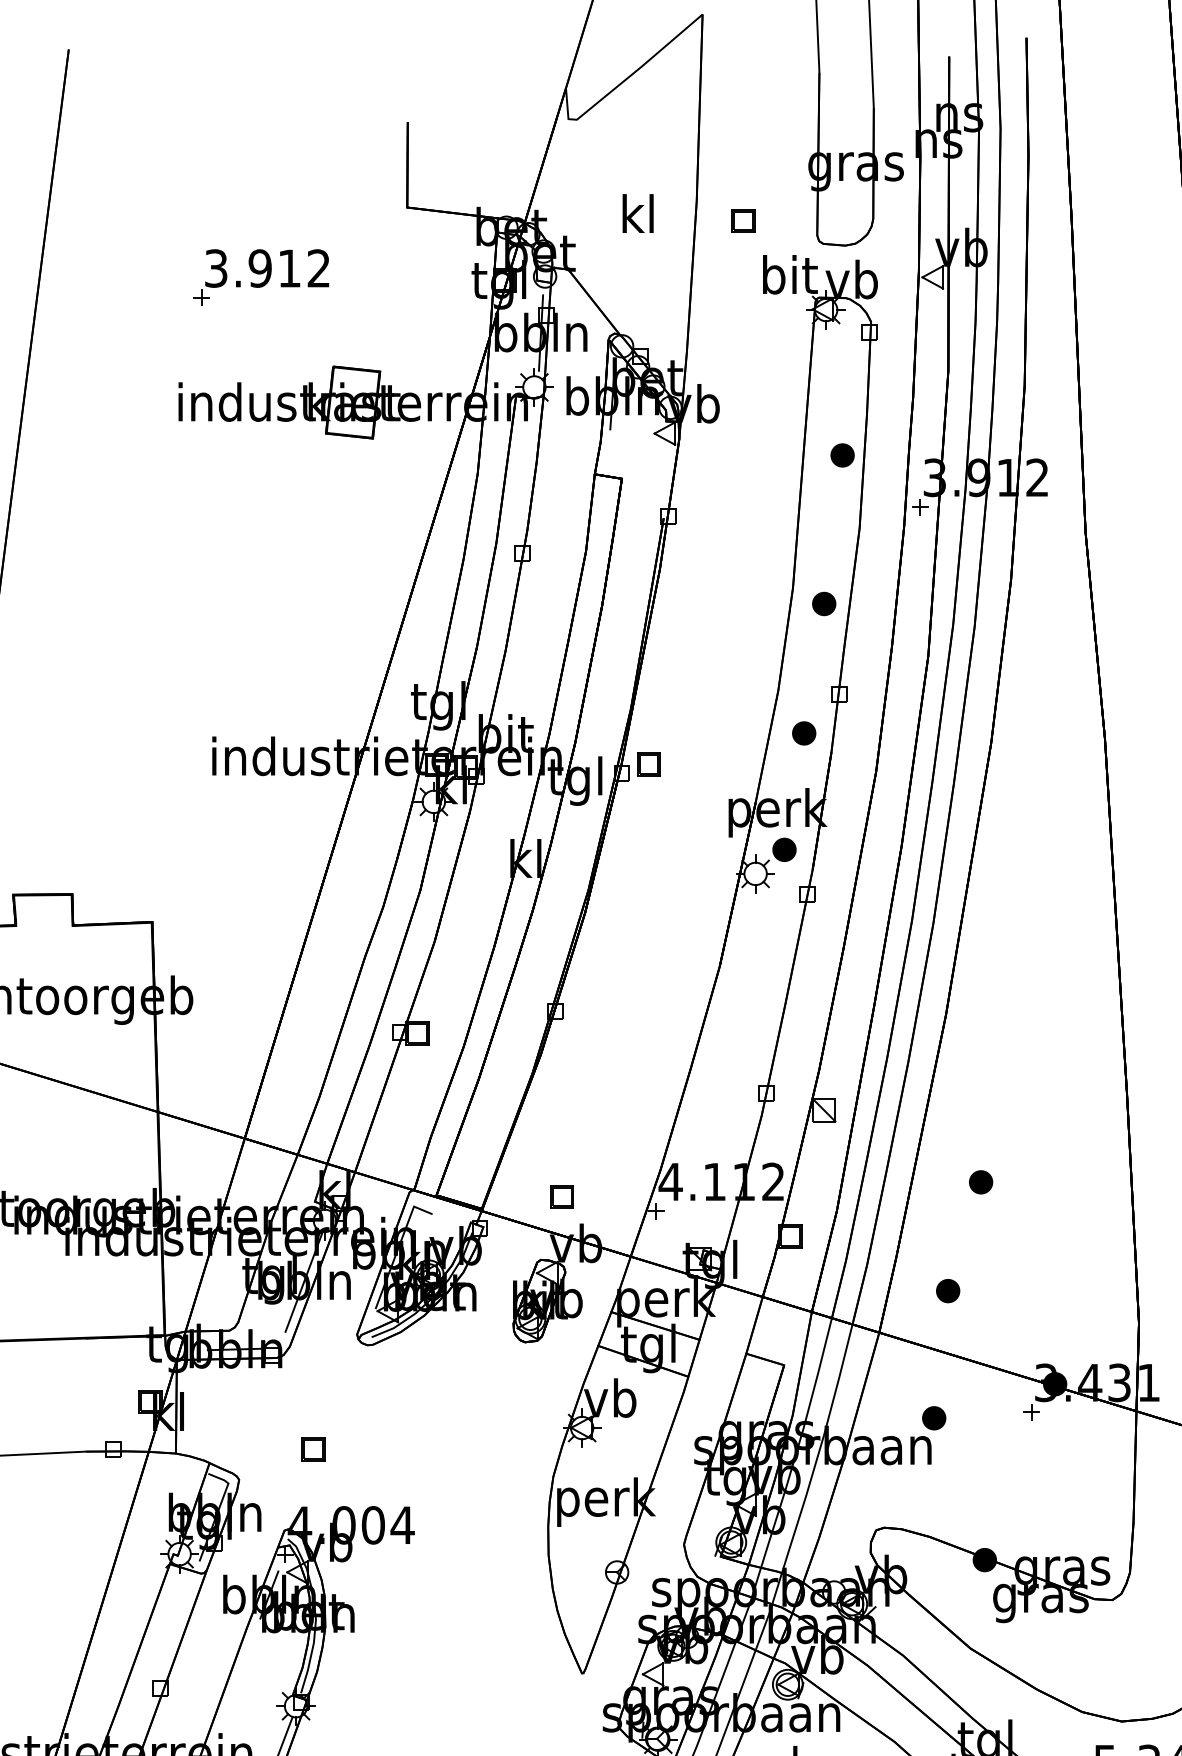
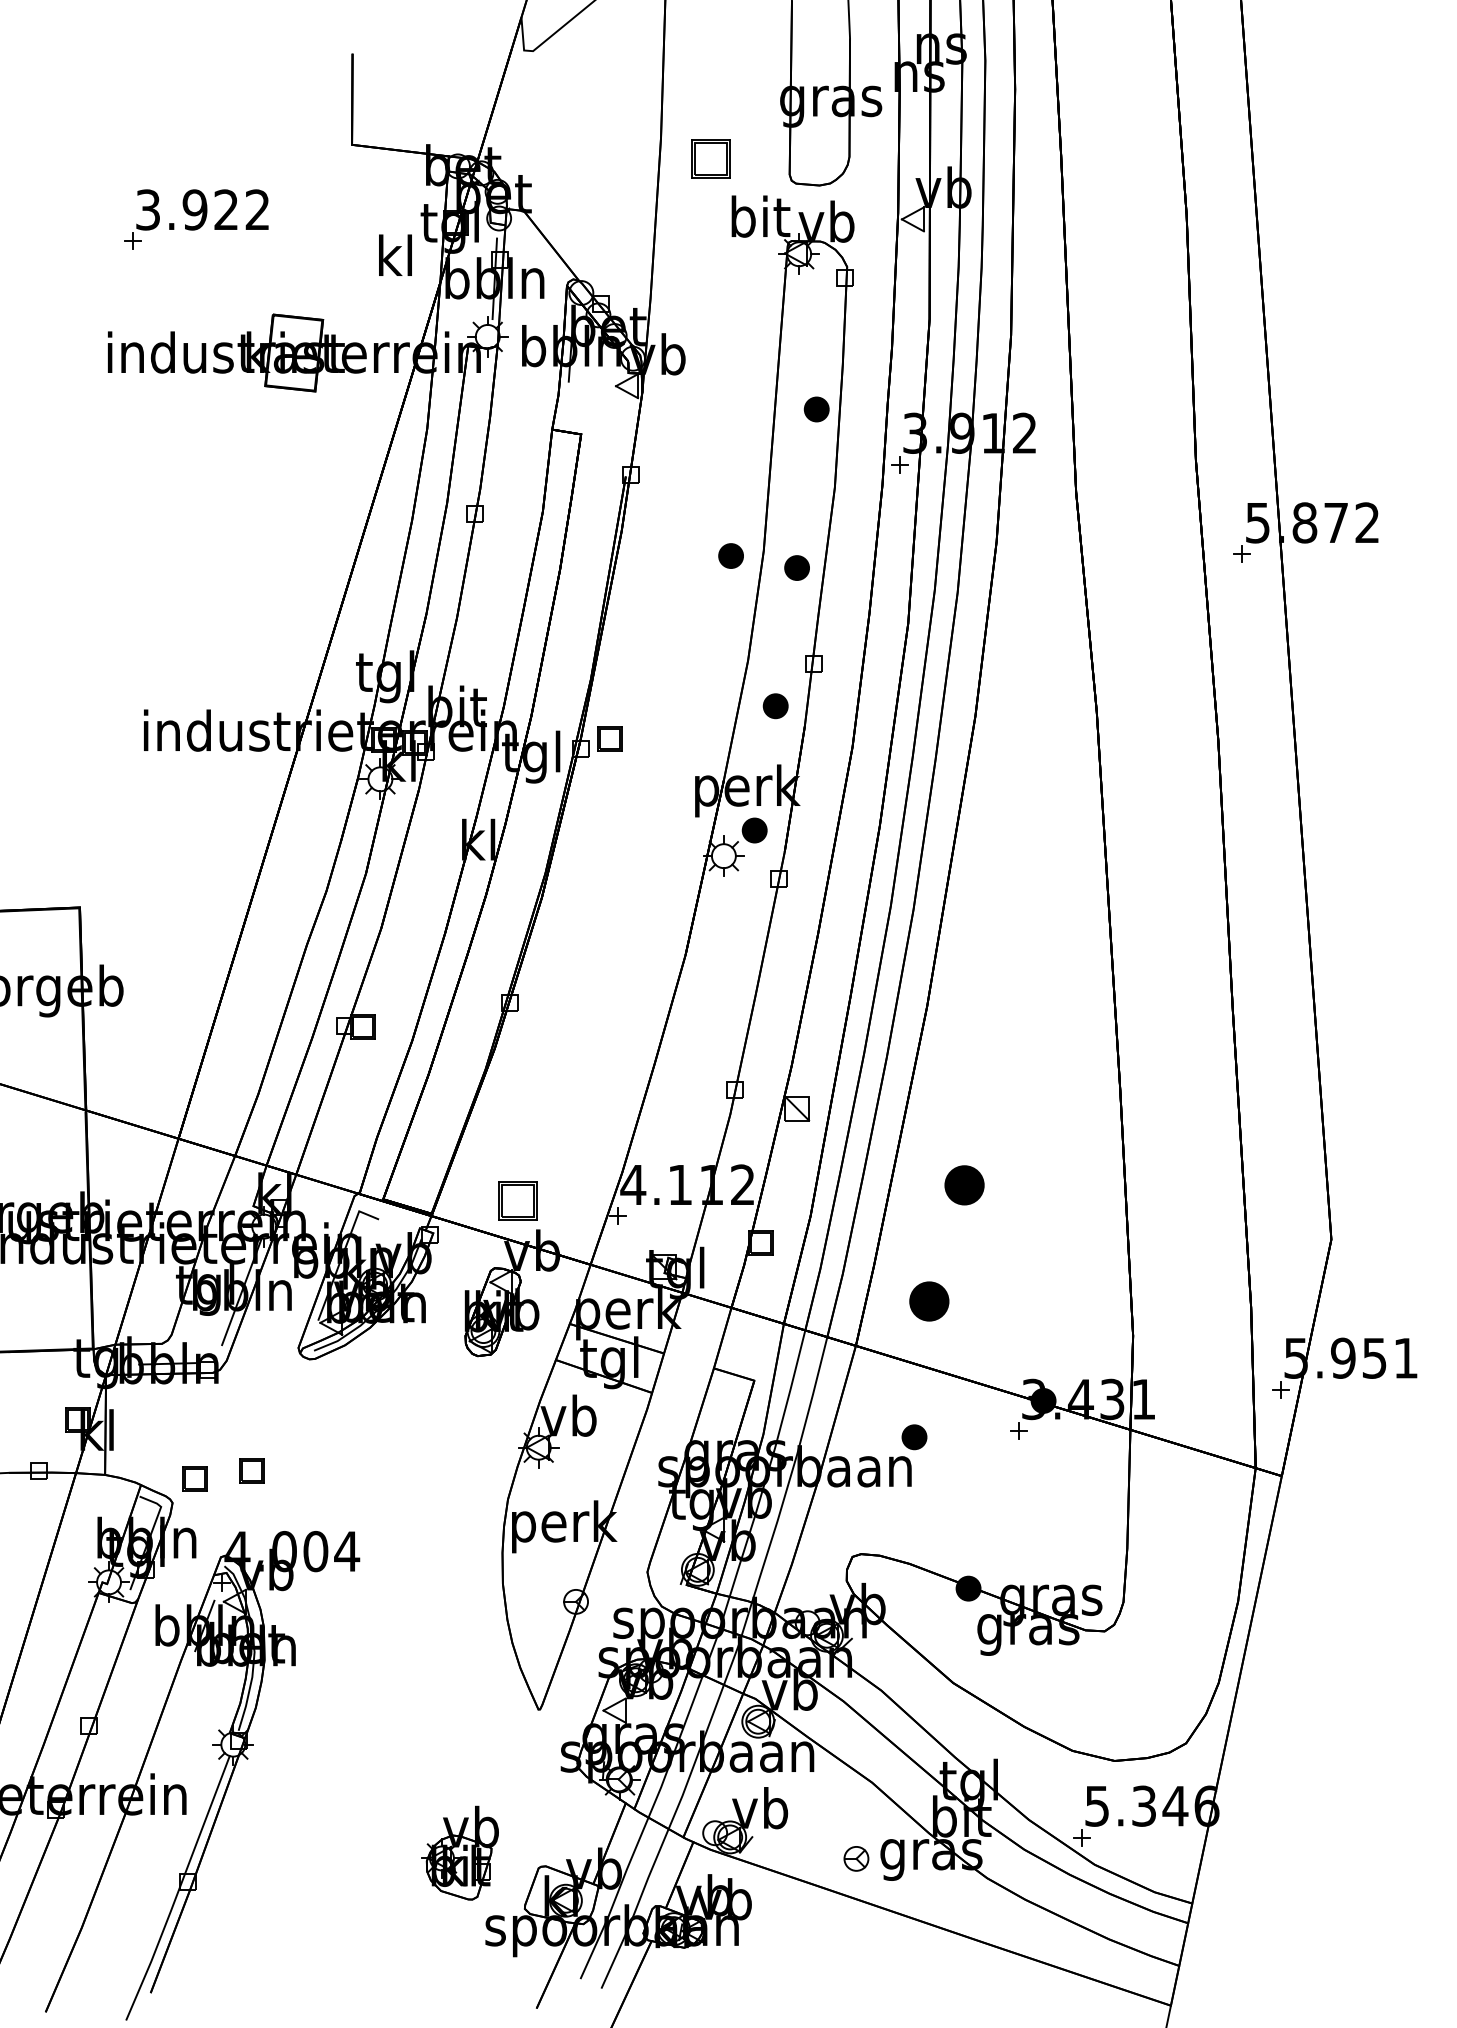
text: (638, 212) -> (395, 254), moved
part: (743, 220) -> (710, 158), size x1.6
text: (288, 268) -> (225, 209), 3.912 -> 3.922
part: (761, 592) -> (730, 555), added
part: (981, 1182) -> (964, 1185), size x1.6
part: (561, 1196) -> (516, 1200), size x1.6
part: (948, 1291) -> (929, 1301), size x1.6
part: (259, 1456) -> (194, 1478), added

